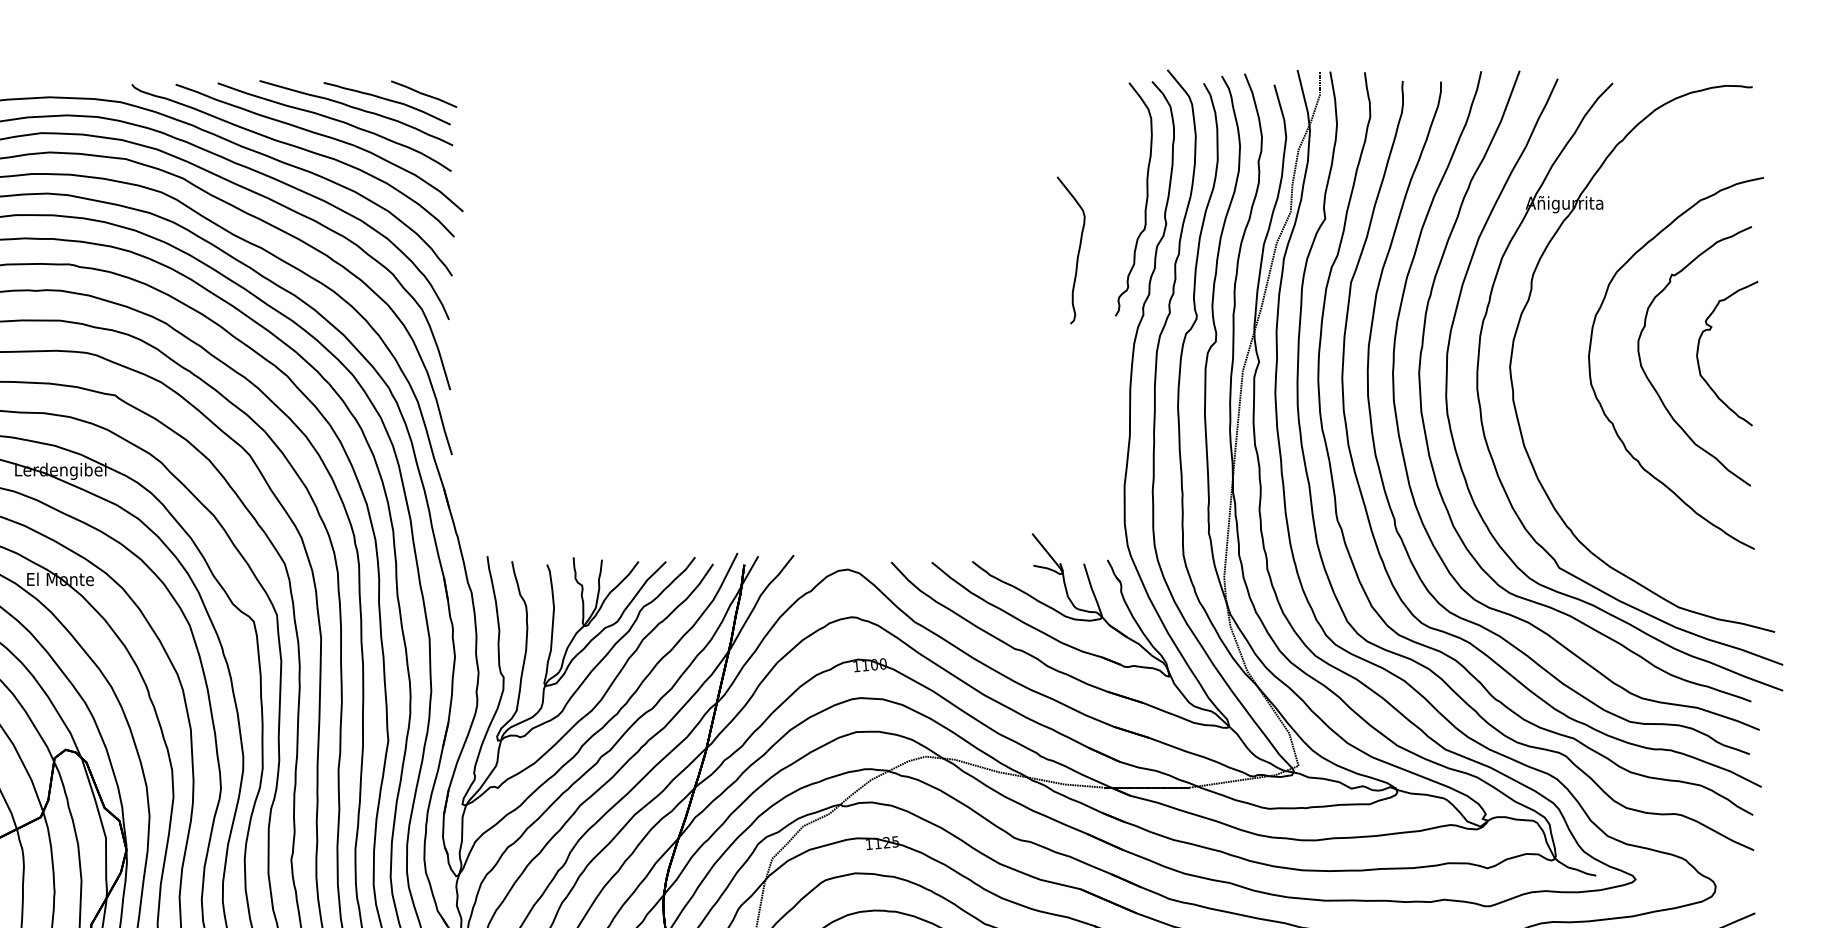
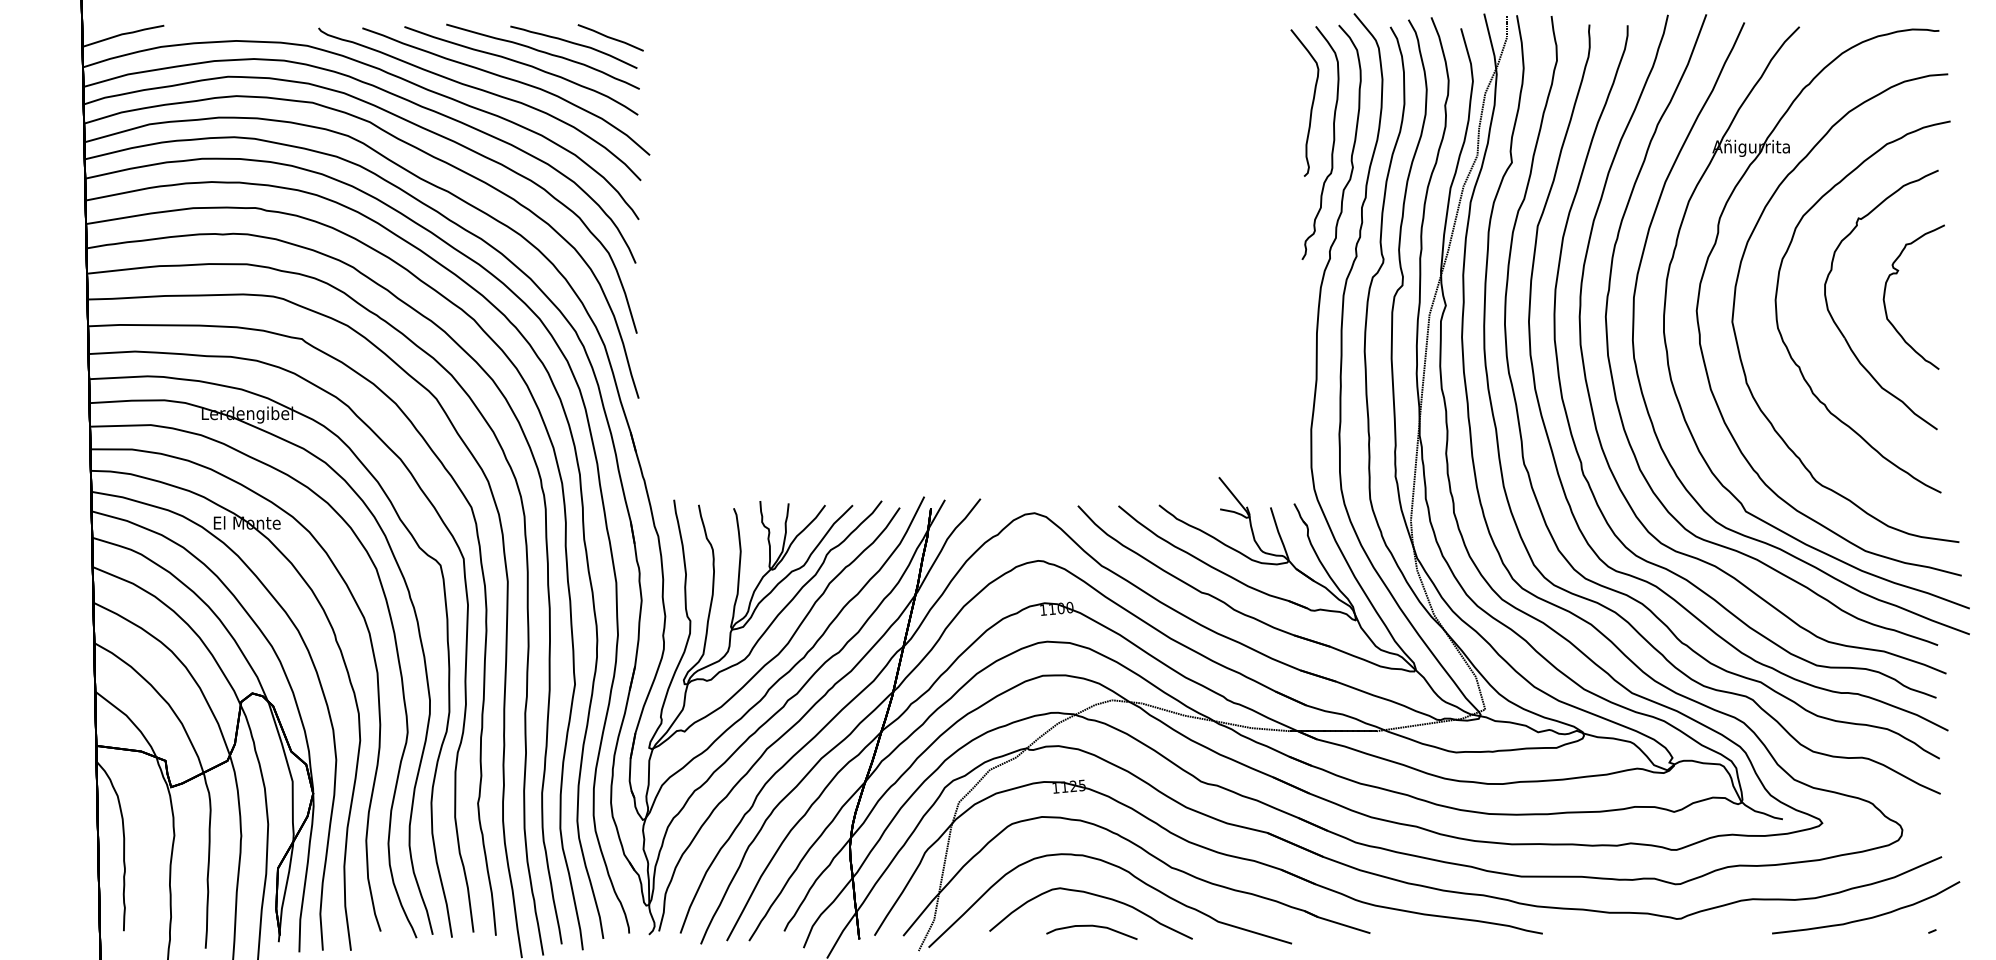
part: (1077, 251) -> (1311, 104), moved
curve: (1548, 357) -> (1735, 301), added

